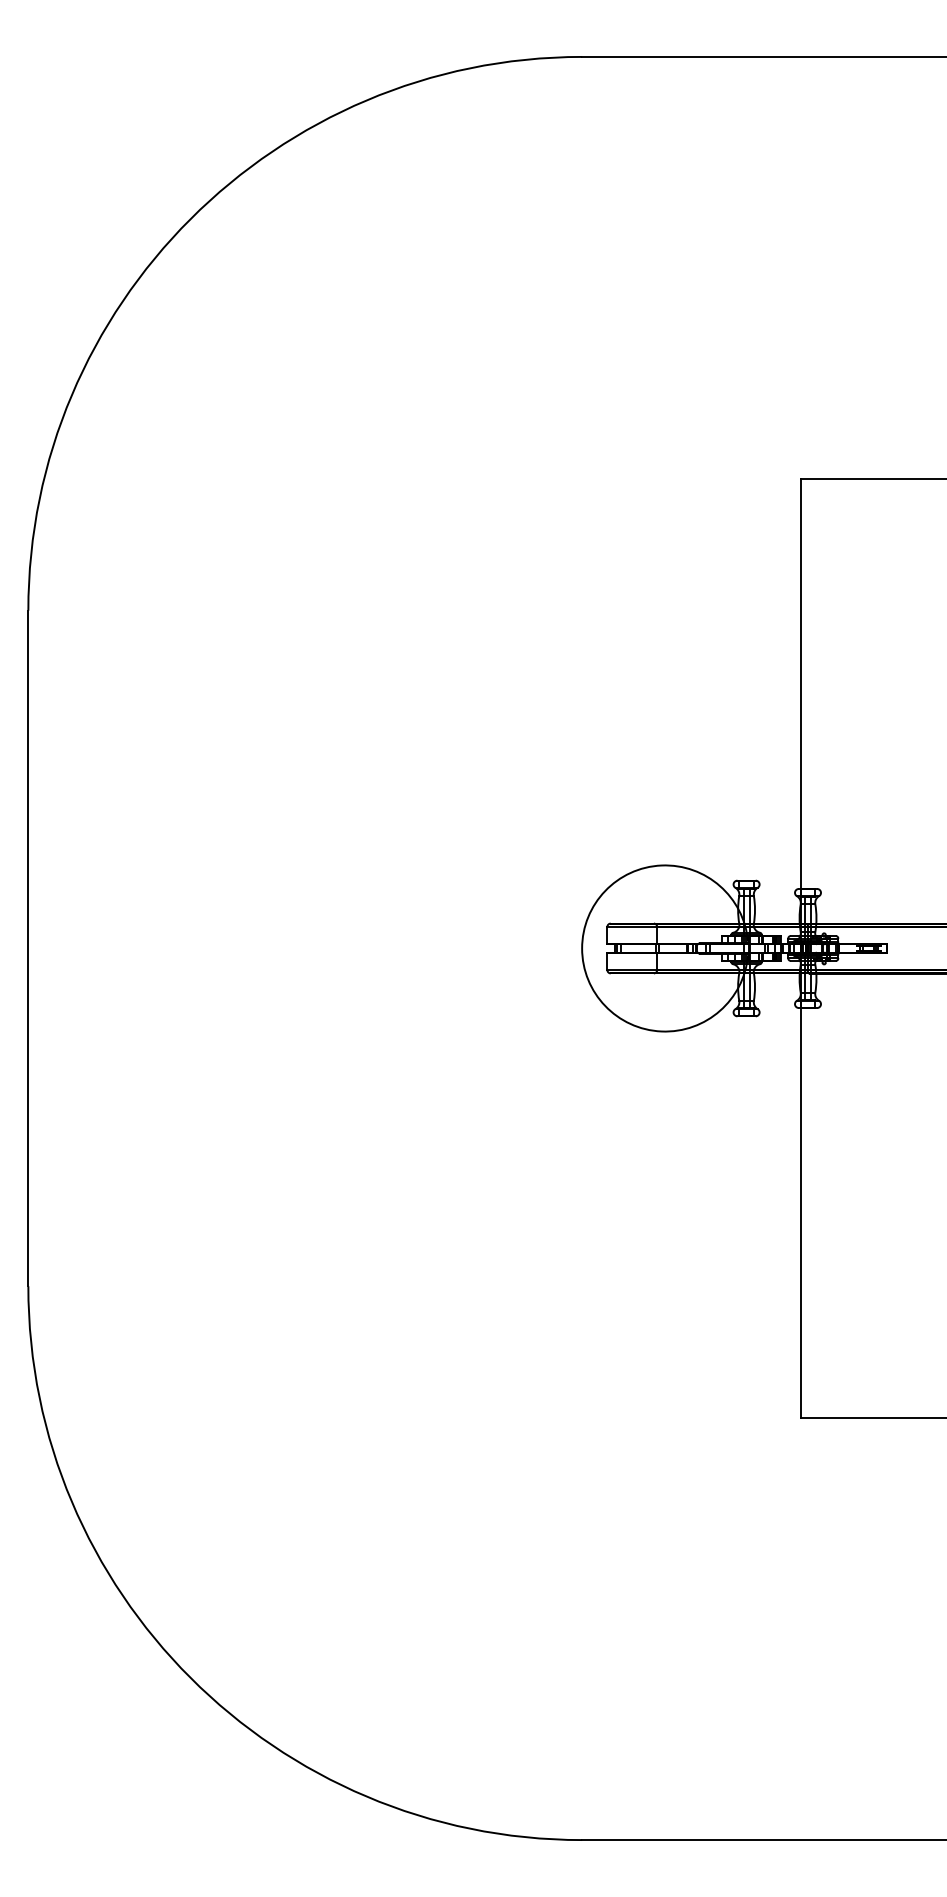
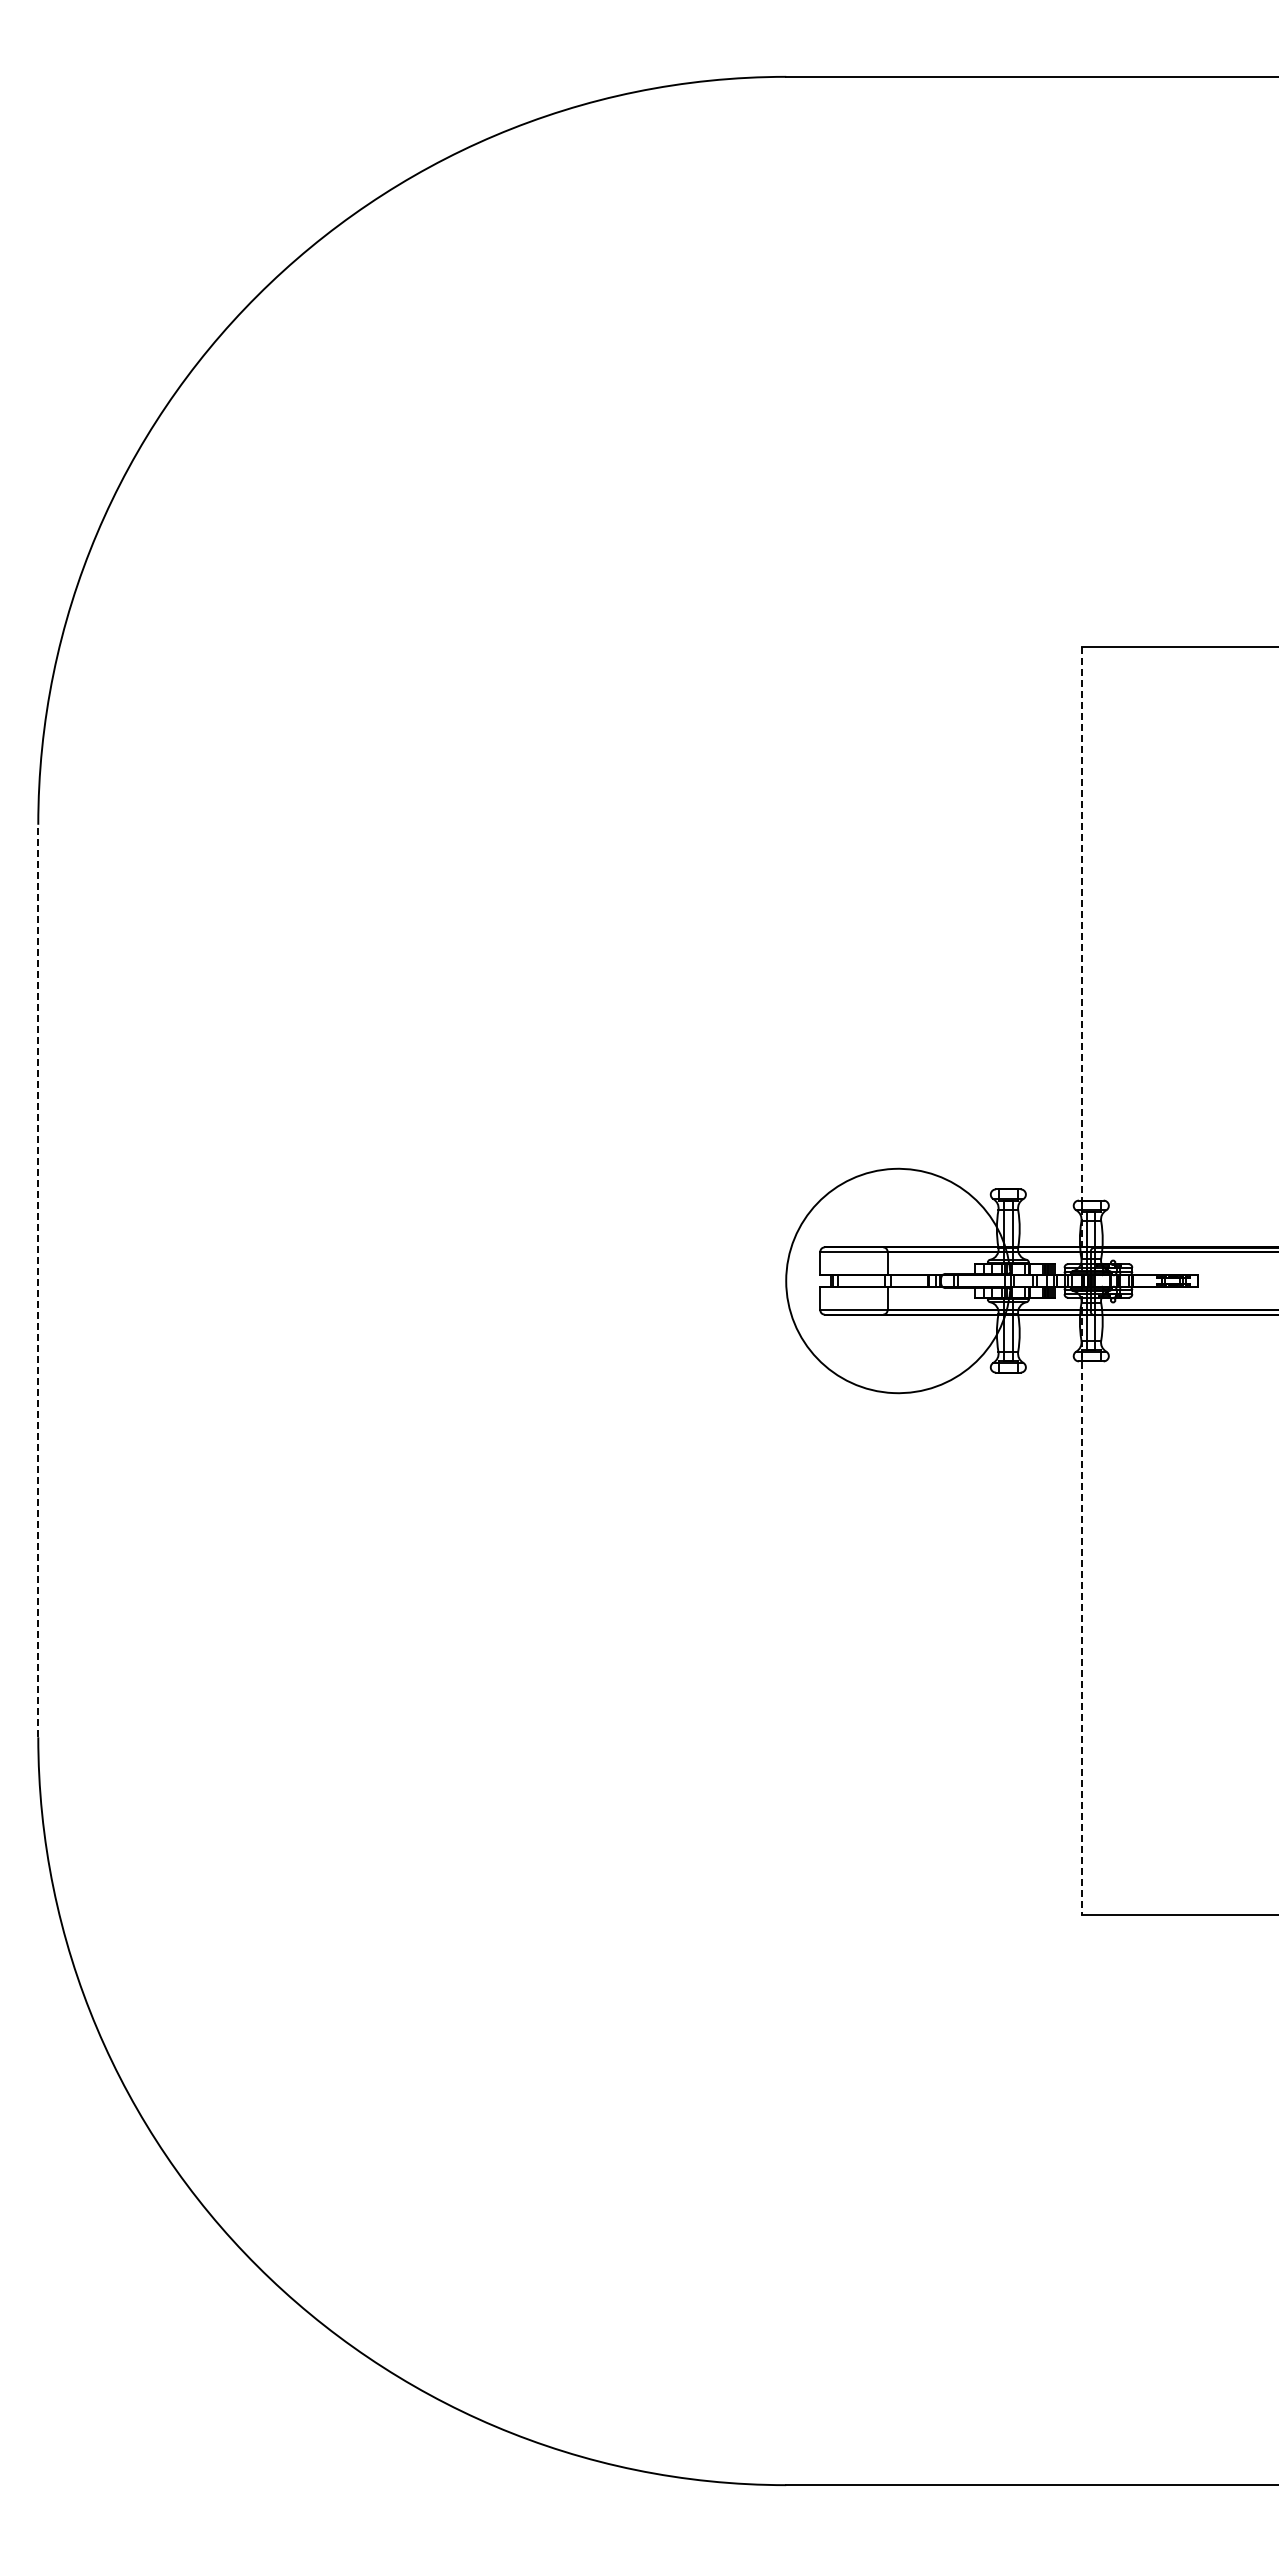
line: (28, 948) -> (38, 1280), solid -> dashed
line: (801, 948) -> (1082, 1281), solid -> dashed

